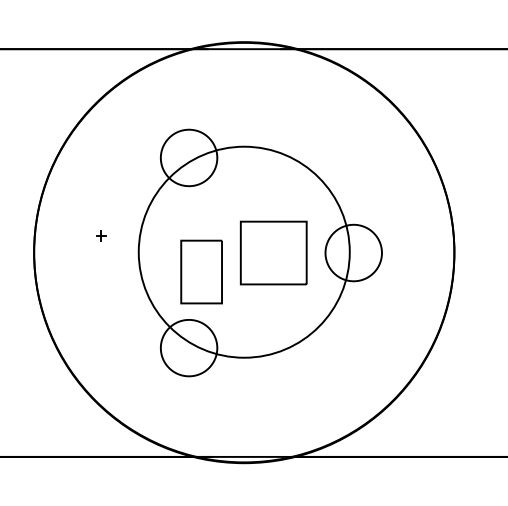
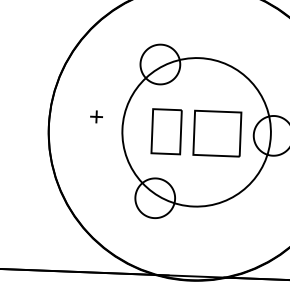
part: (101, 235) -> (96, 116), size x1.67
part: (201, 271) -> (166, 131), moved

